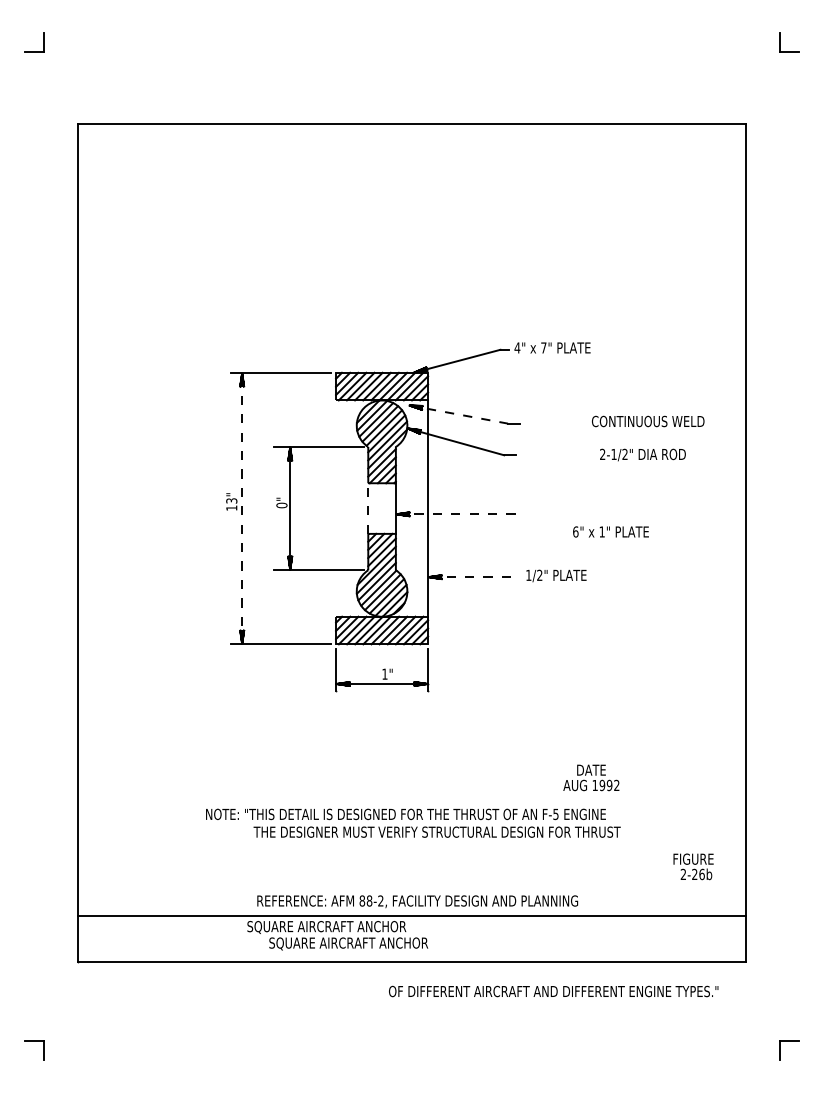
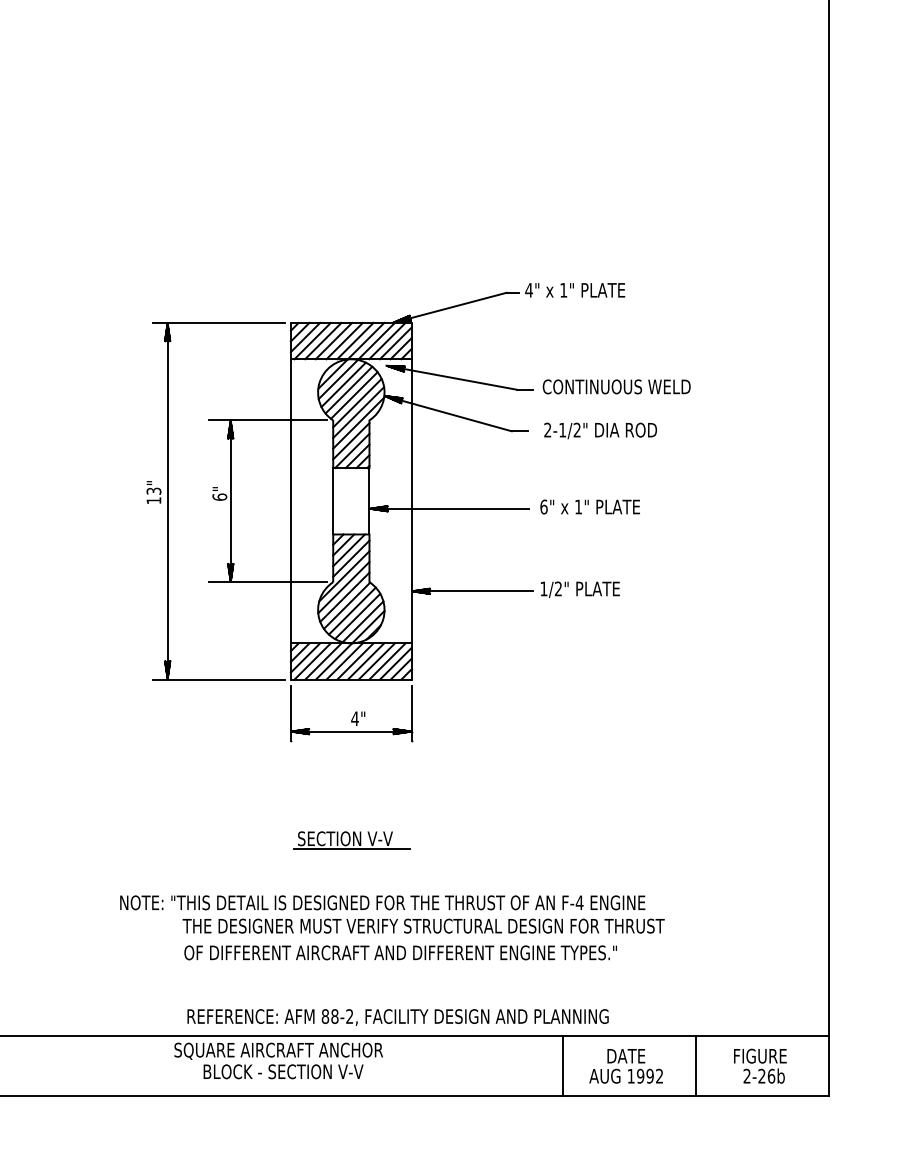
text: (543, 347) -> (563, 289), 7" -> 1"
line: (458, 414) -> (451, 377), dashed -> solid
text: (648, 421) -> (617, 386), moved
text: (642, 454) -> (600, 430), moved
text: (281, 505) -> (219, 497), 0" -> 6"
line: (242, 508) -> (168, 501), dashed -> solid
line: (336, 508) -> (291, 501), added
line: (368, 508) -> (333, 501), dashed -> solid
line: (456, 514) -> (449, 509), dashed -> solid
text: (610, 531) -> (589, 506), moved
line: (474, 577) -> (472, 591), dashed -> solid
text: (384, 673) -> (354, 717), 1" -> 4"
part: (381, 767) -> (350, 841), added
text: (591, 777) -> (626, 1065), moved
text: (555, 814) -> (579, 902), F-5 -> F-4
text: (693, 866) -> (760, 1065), moved
line: (543, 938) -> (563, 1065), added
line: (644, 938) -> (695, 1065), added
text: (348, 943) -> (307, 1072), SQUARE AIRCRAFT ANCHOR -> BLOCK - SECTION V-V
text: (553, 991) -> (400, 952), moved

